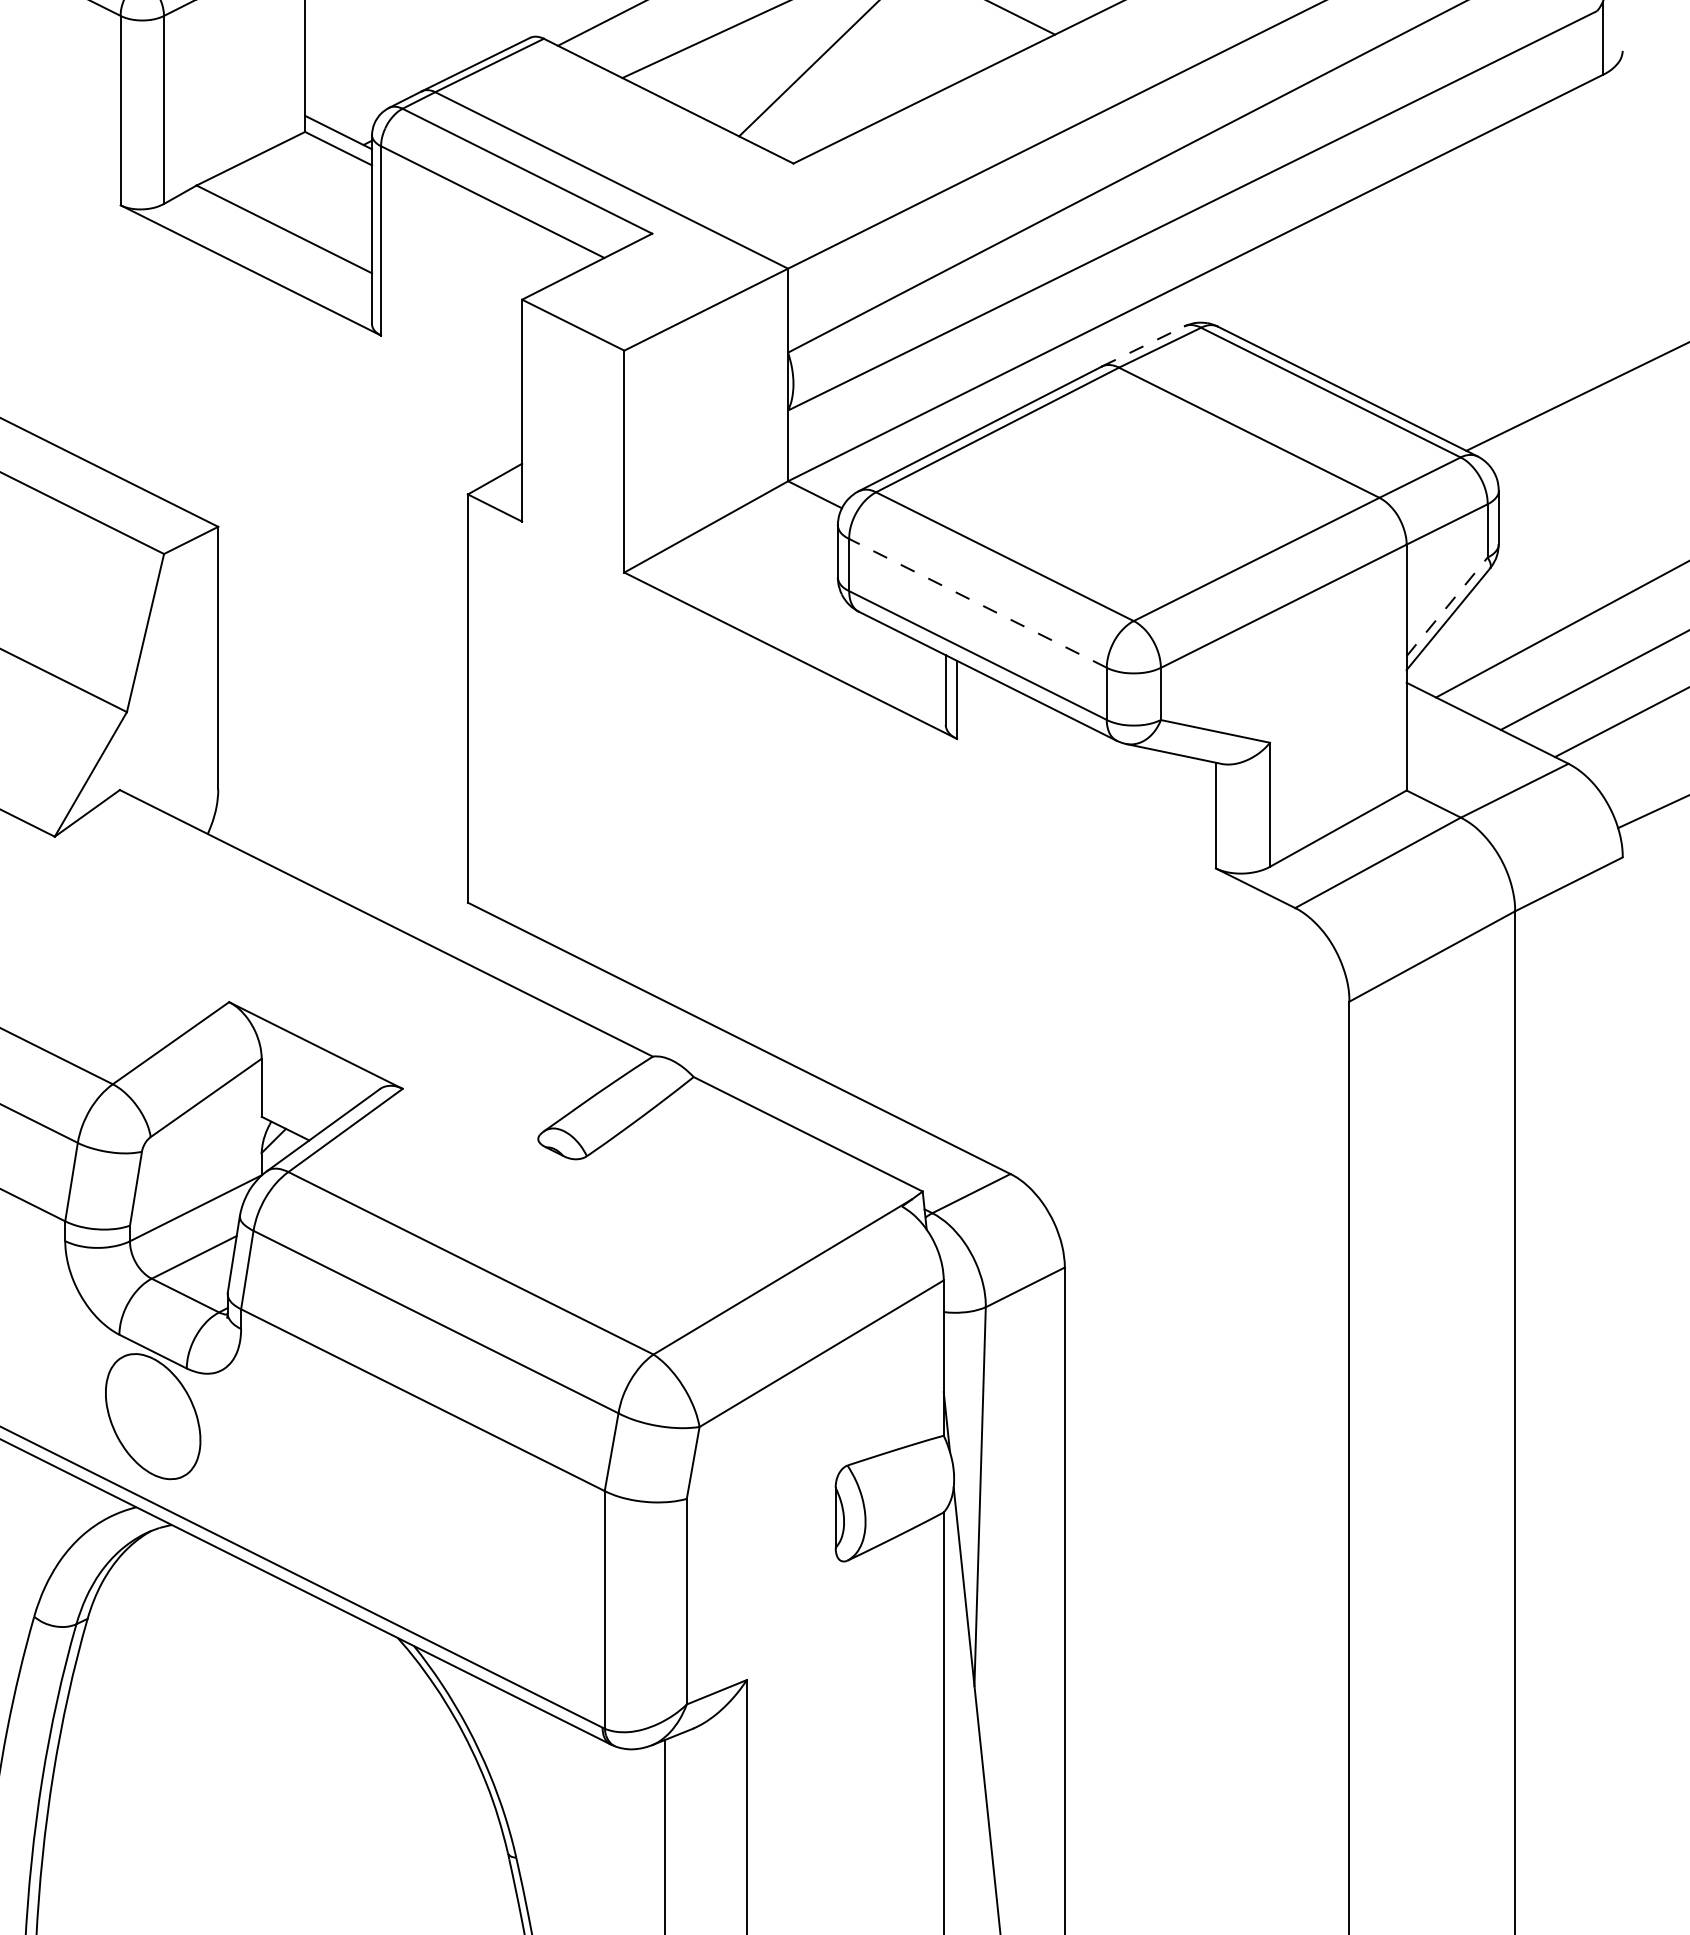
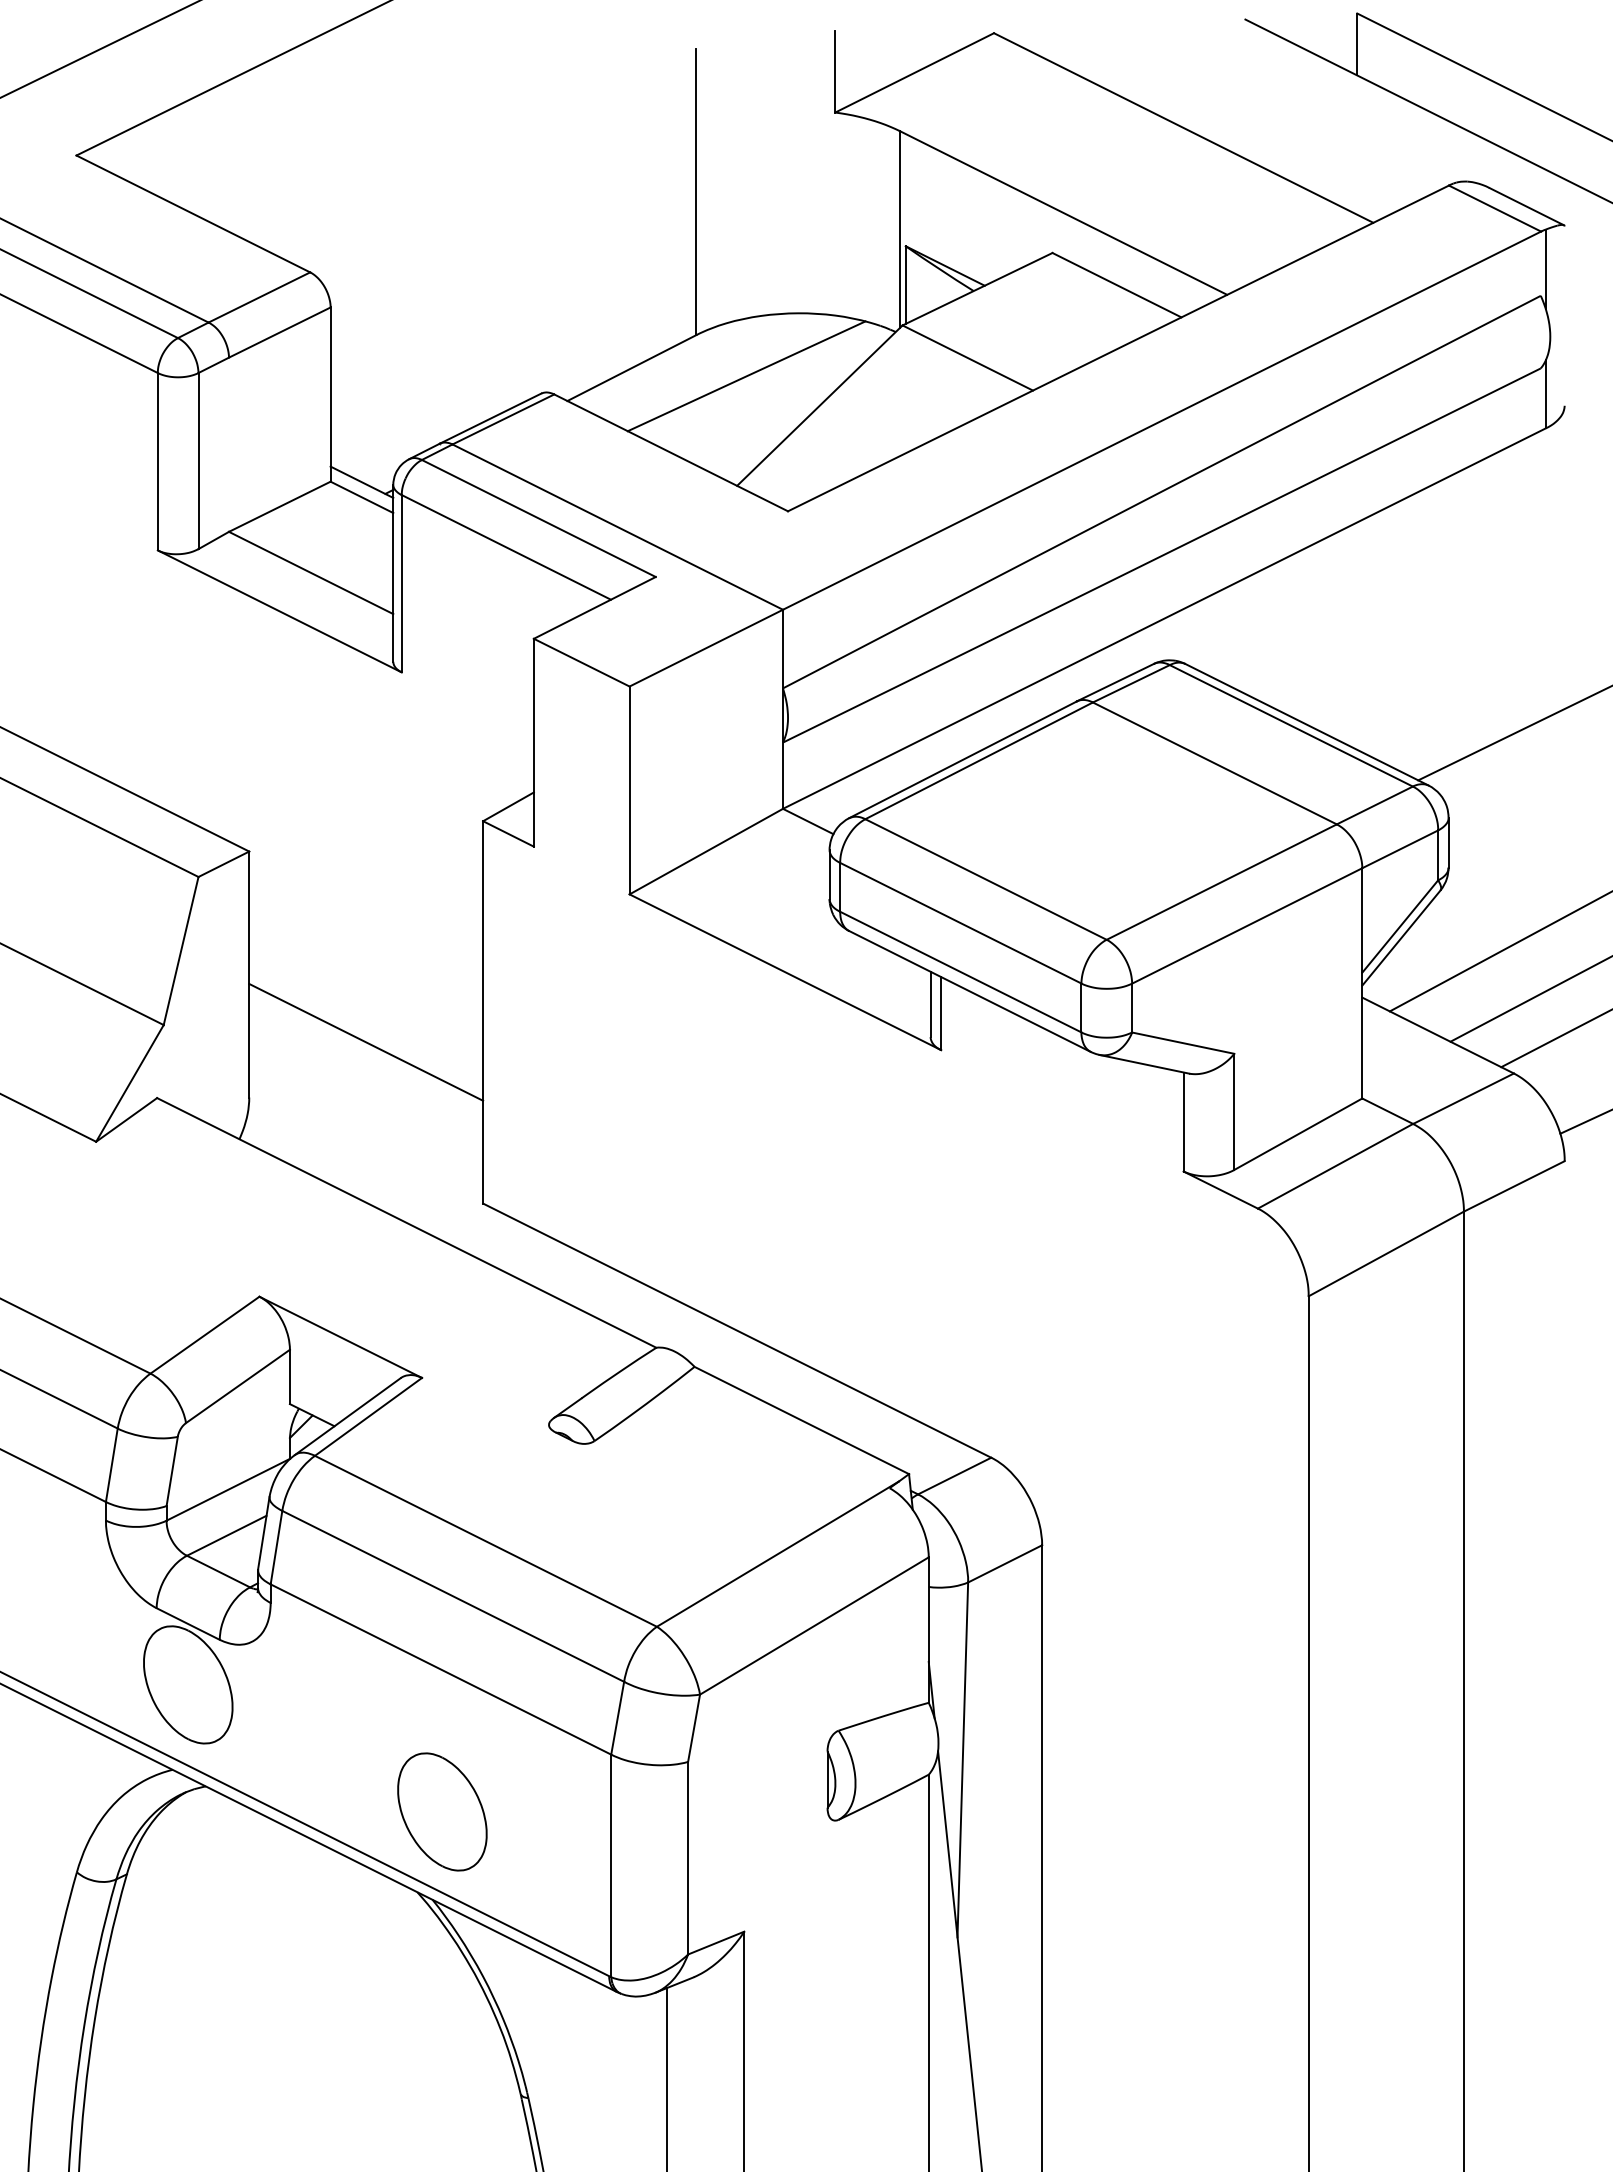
line: (1143, 346) -> (1115, 682), dashed -> solid
line: (977, 603) -> (960, 923), dashed -> solid
line: (1447, 606) -> (1400, 926), dashed -> solid
line: (343, 729) -> (366, 1041), added
part: (424, 1551) -> (442, 1811), added

